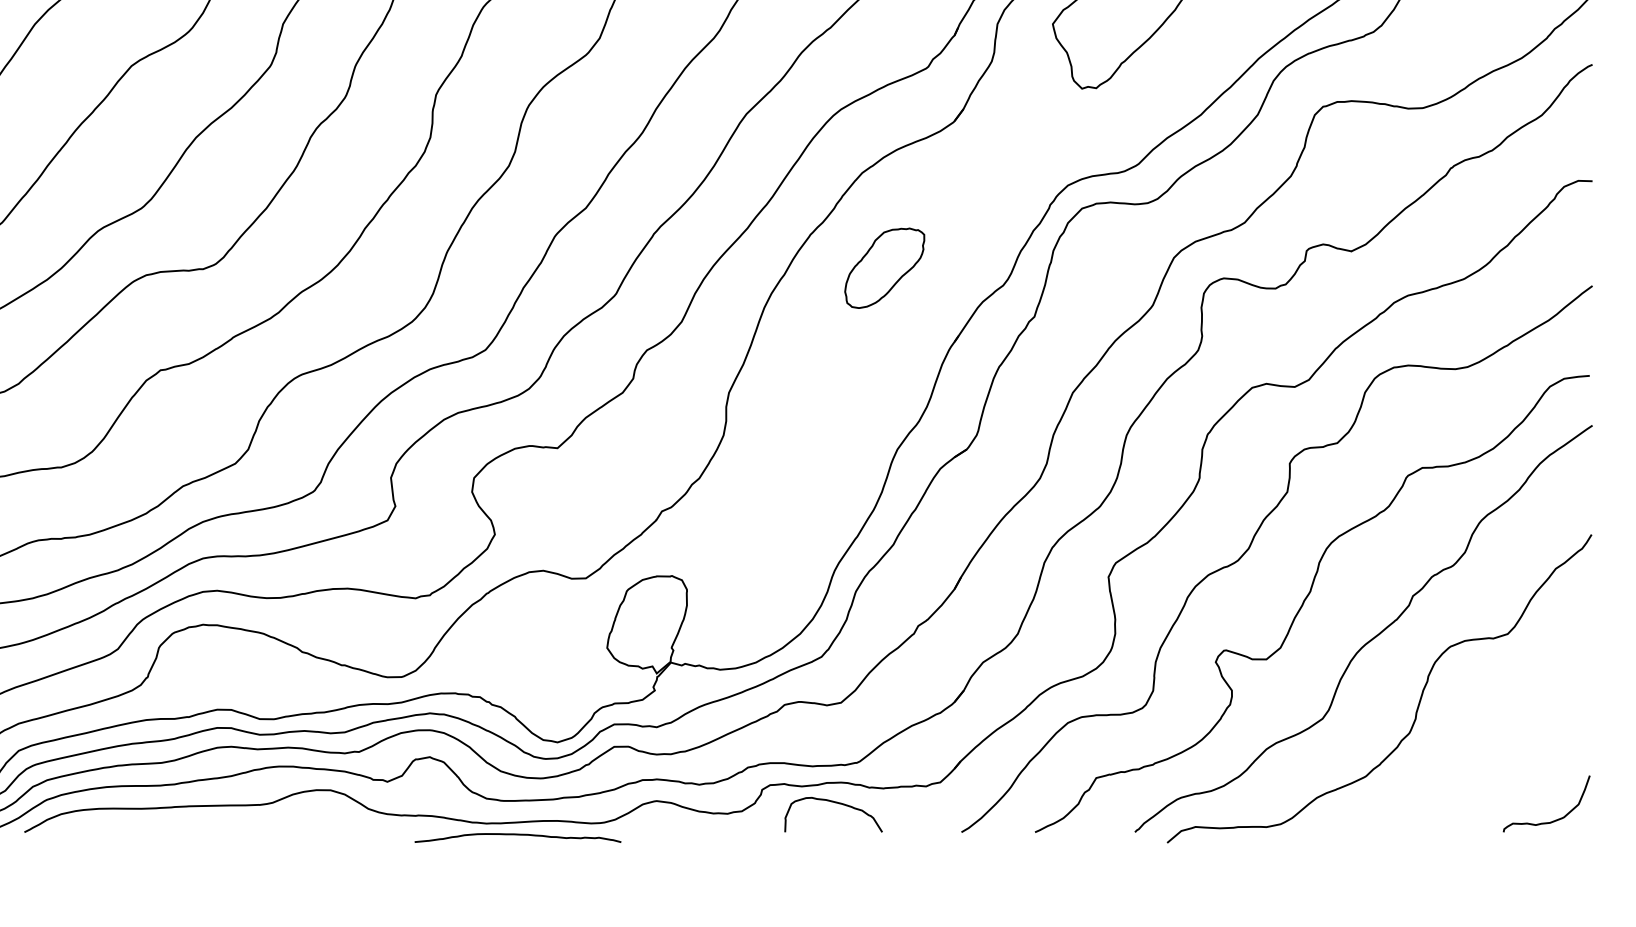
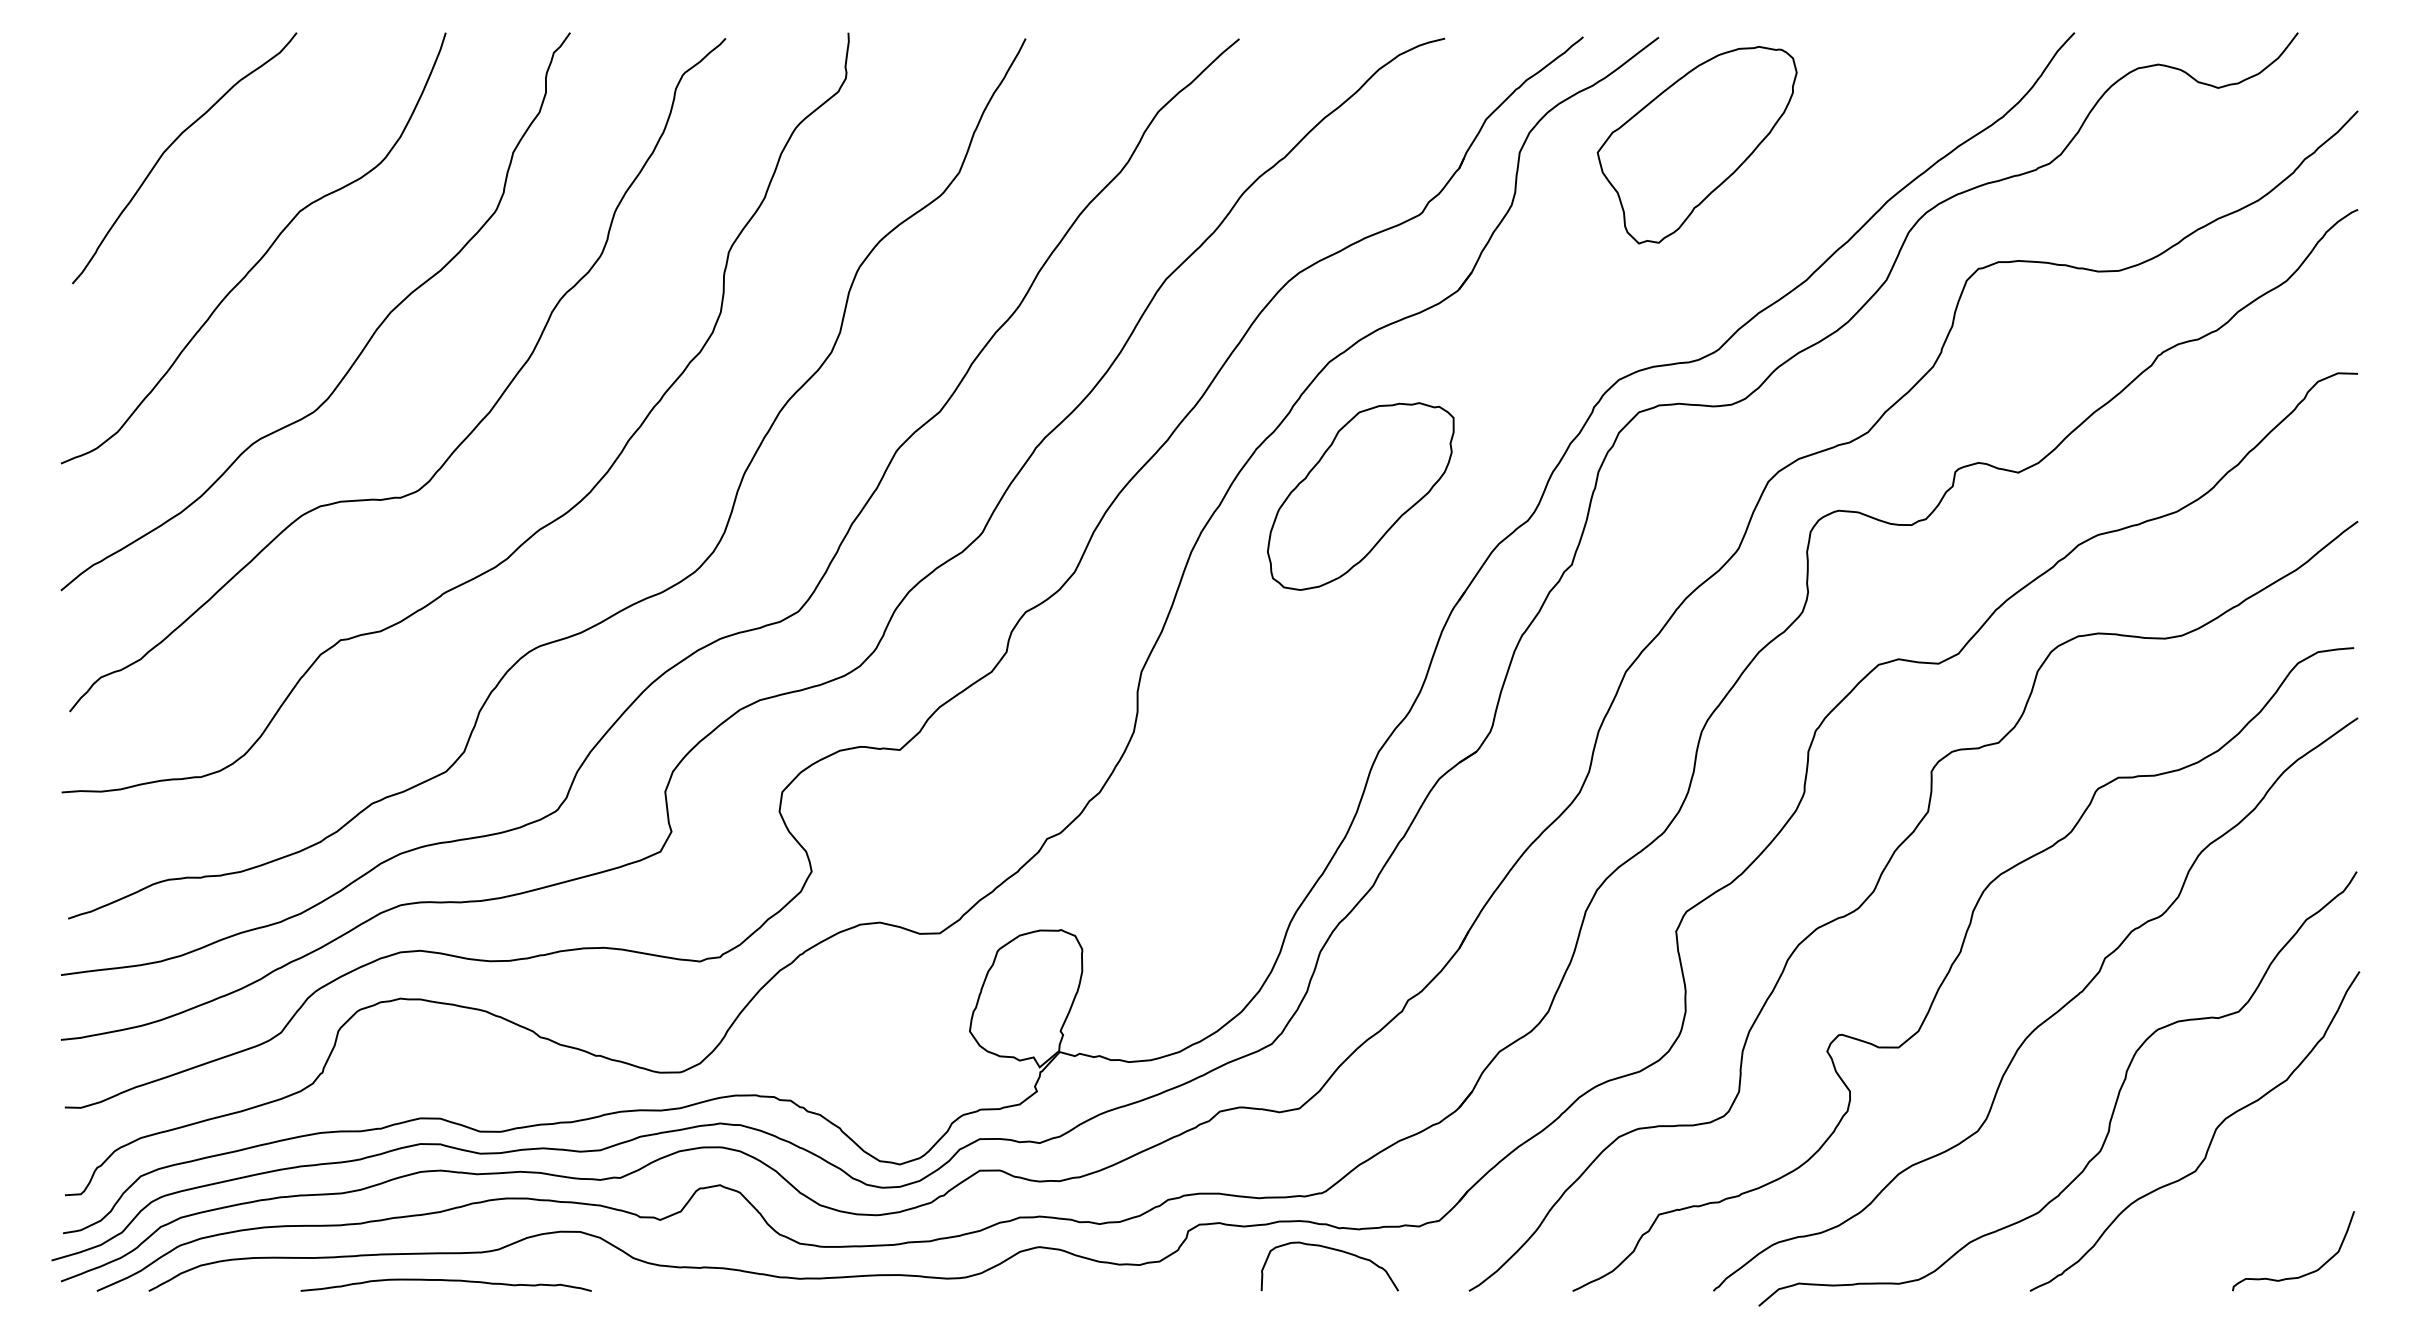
part: (884, 268) -> (1360, 496), size x1.67
curve: (1488, 723) -> (2211, 1137), added
curve: (836, 803) -> (1334, 1250), moved
curve: (517, 835) -> (445, 1281), moved

